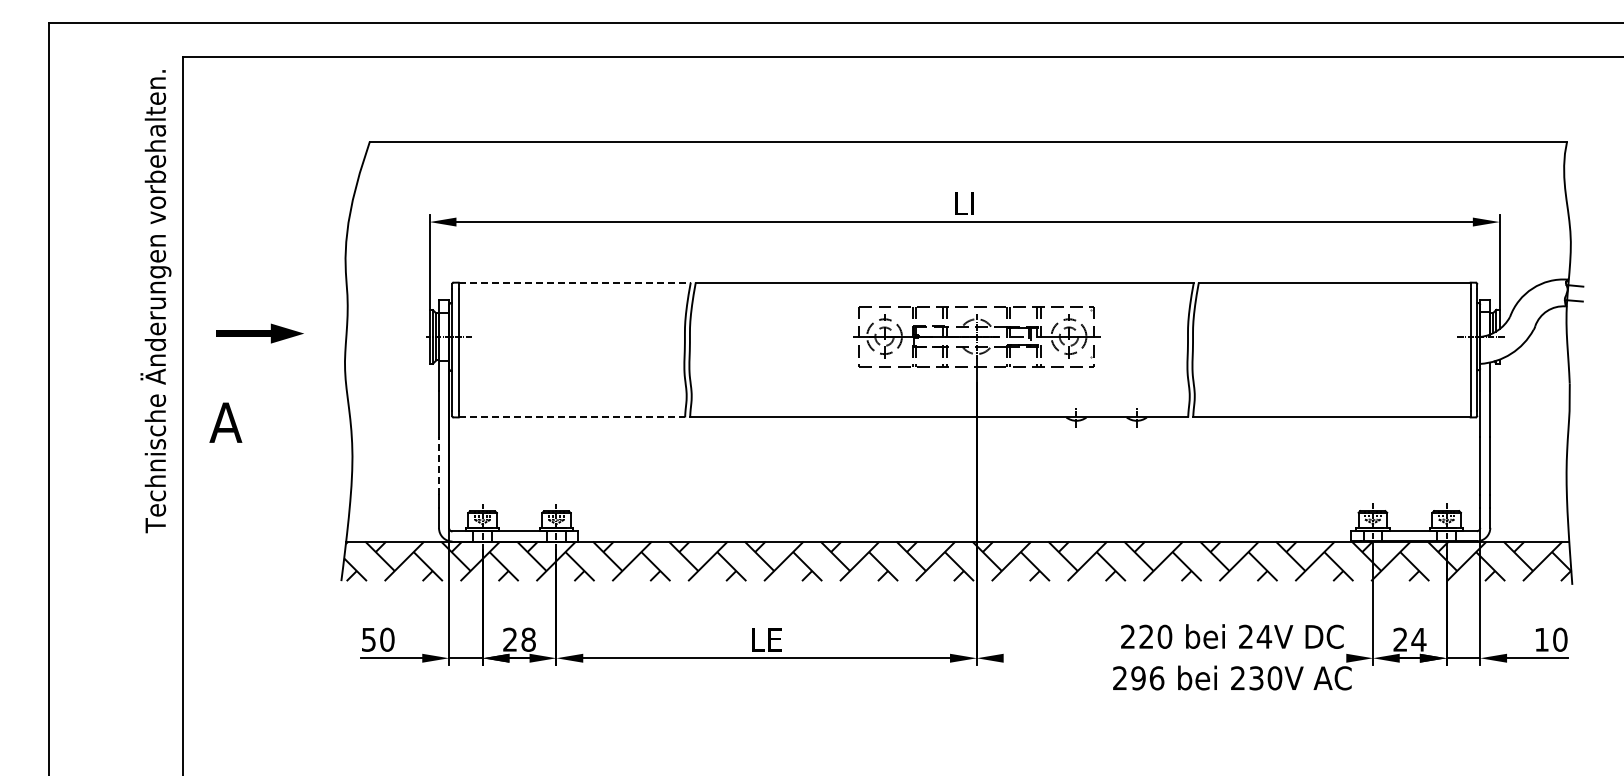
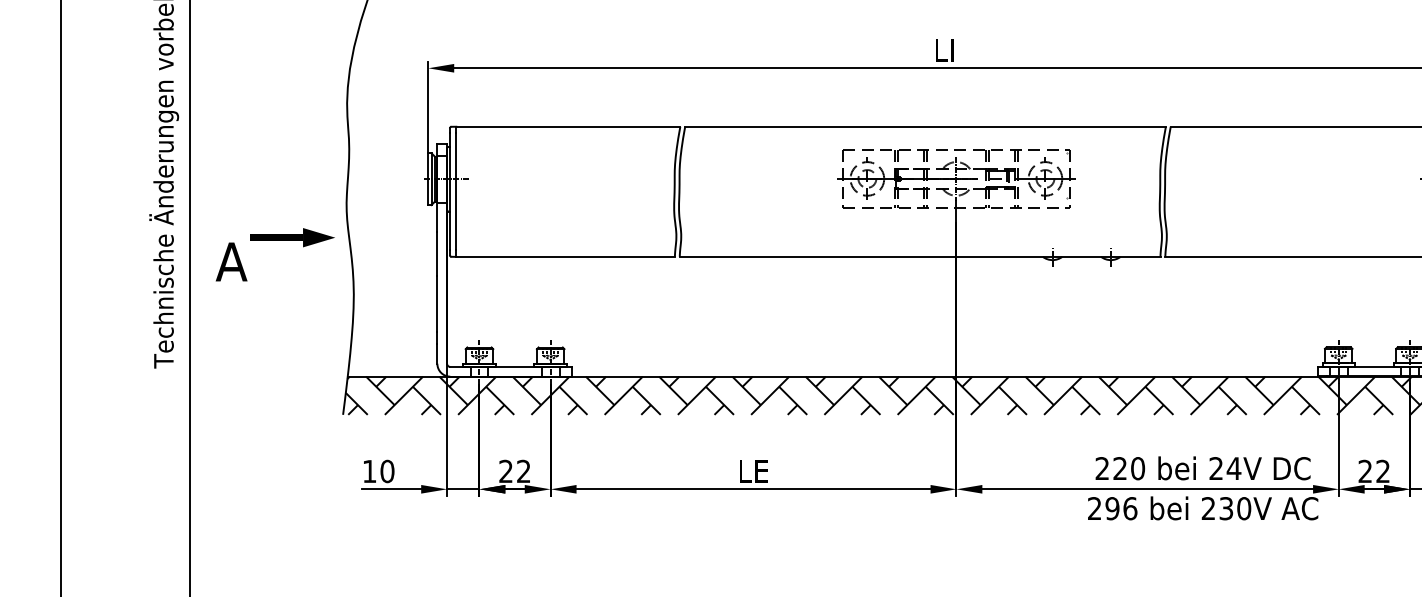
line: (575, 282) -> (569, 126), dashed -> solid
part: (259, 333) -> (292, 237), moved
line: (572, 417) -> (566, 256), dashed -> solid
line: (439, 465) -> (437, 303), dashed -> solid
text: (368, 639) -> (369, 471), 50 -> 10
text: (528, 639) -> (523, 471), 28 -> 22
text: (1418, 639) -> (1382, 471), 24 -> 22
line: (1174, 658) -> (1147, 489), added

